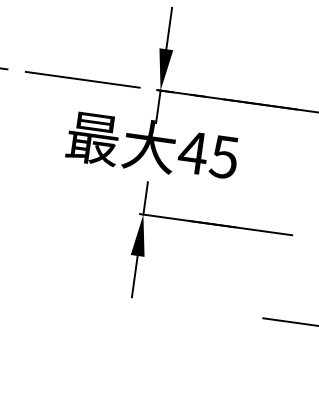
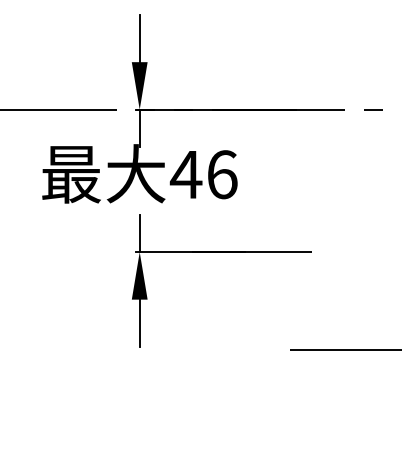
text: (223, 156) -> (221, 174), 45 -> 46

